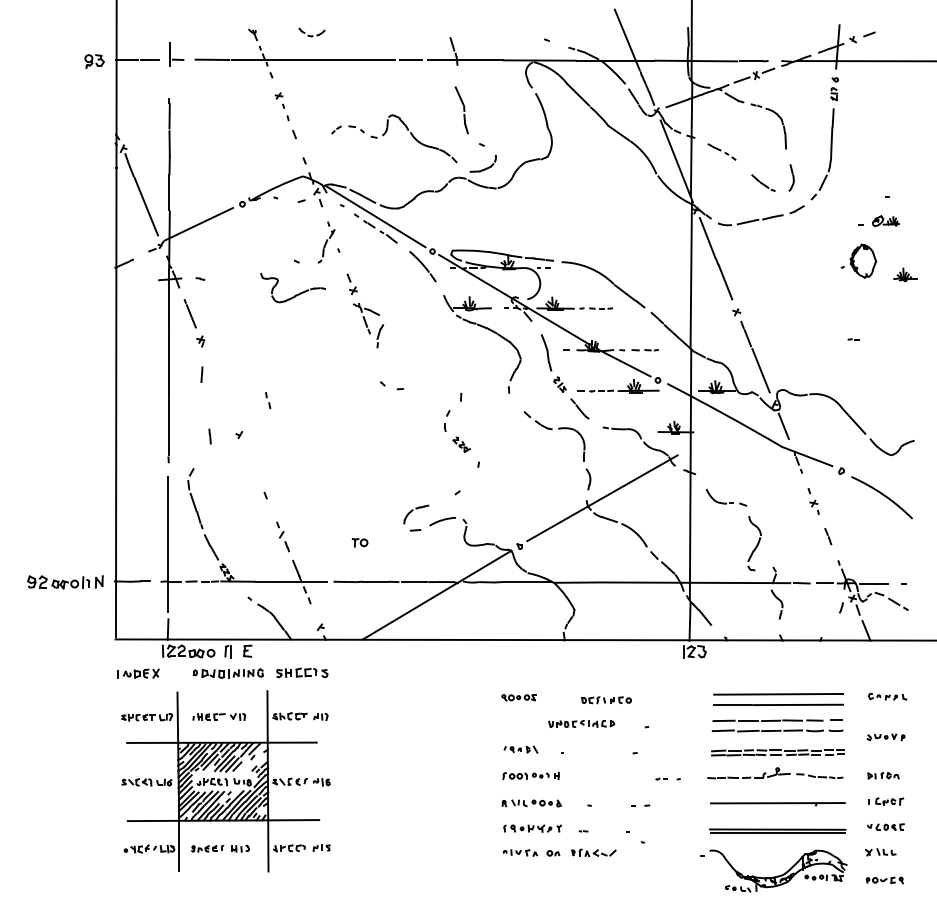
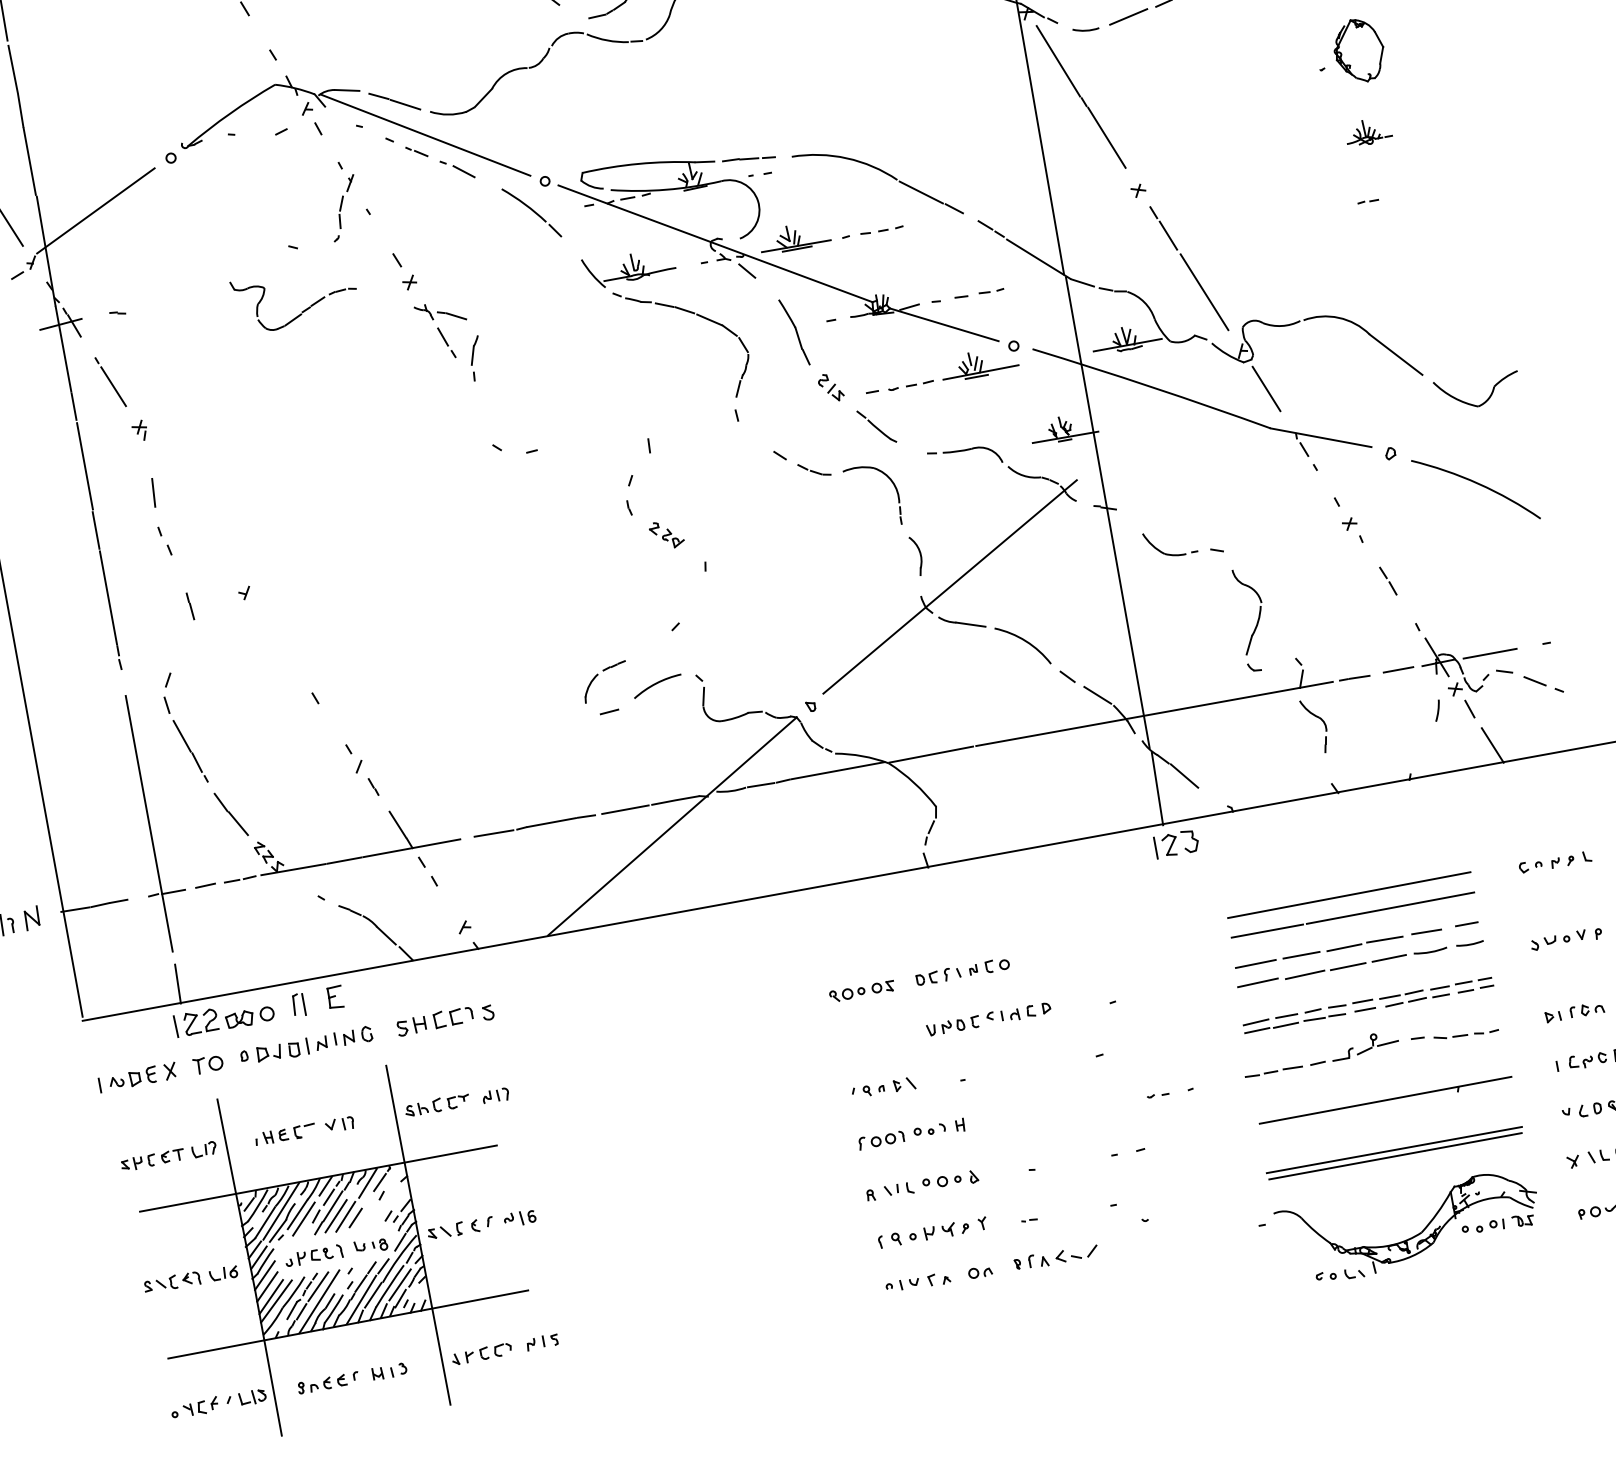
part: (905, 274) -> (1368, 131), moved
part: (268, 400) -> (165, 540), moved
part: (359, 542) -> (207, 1064), moved
part: (606, 700) -> (962, 972), moved

